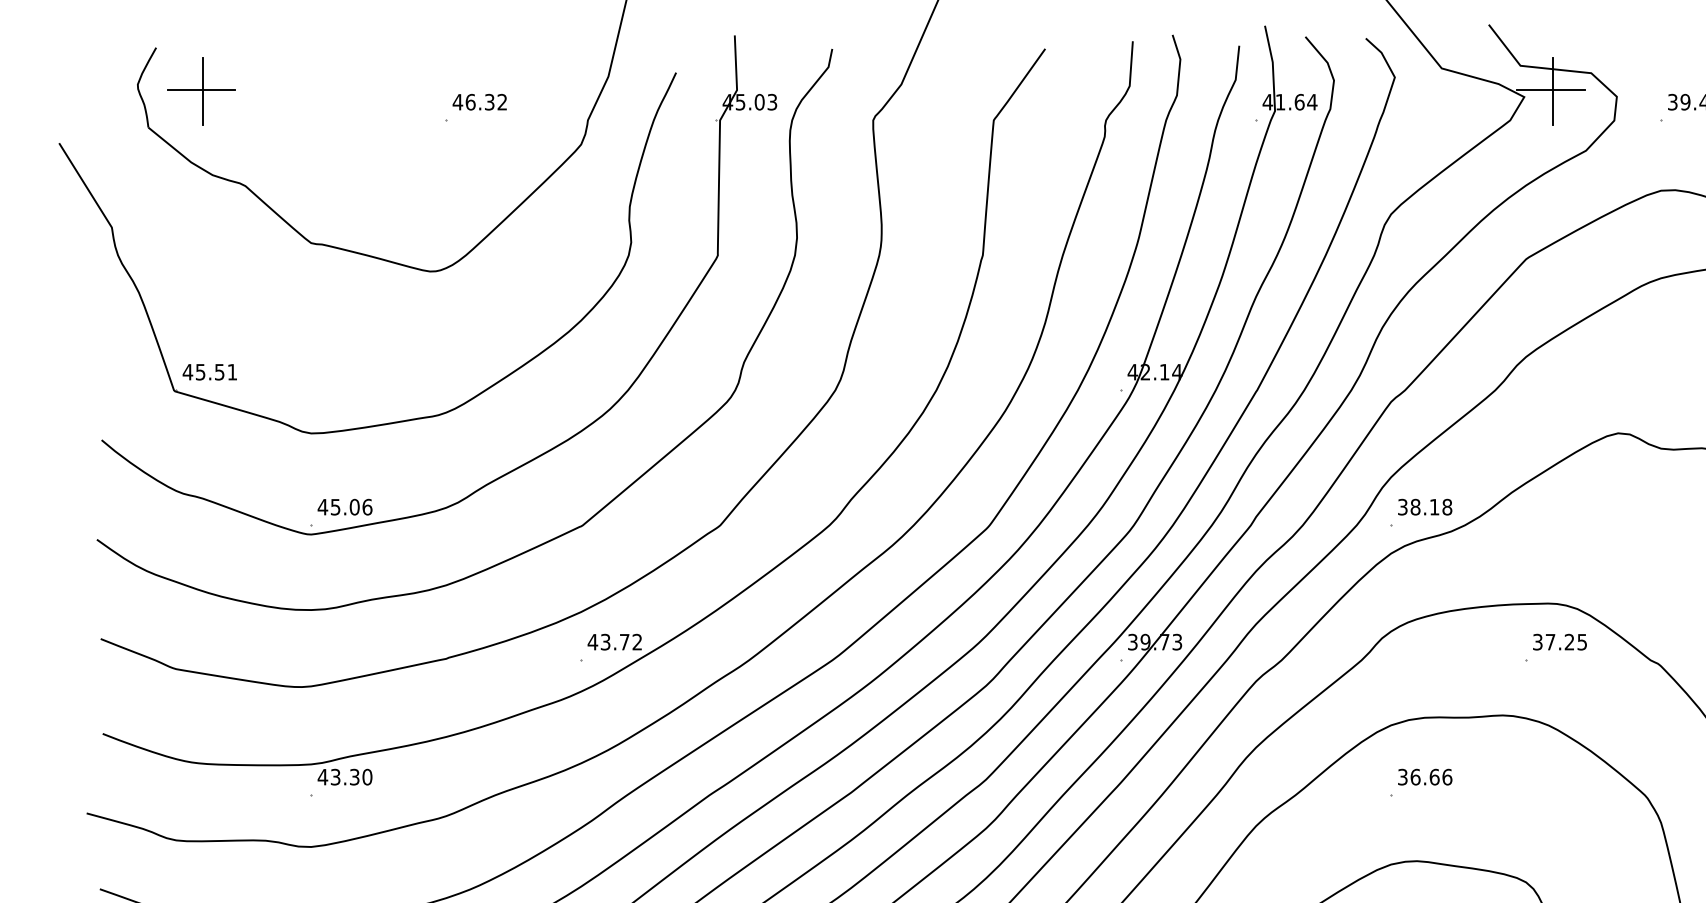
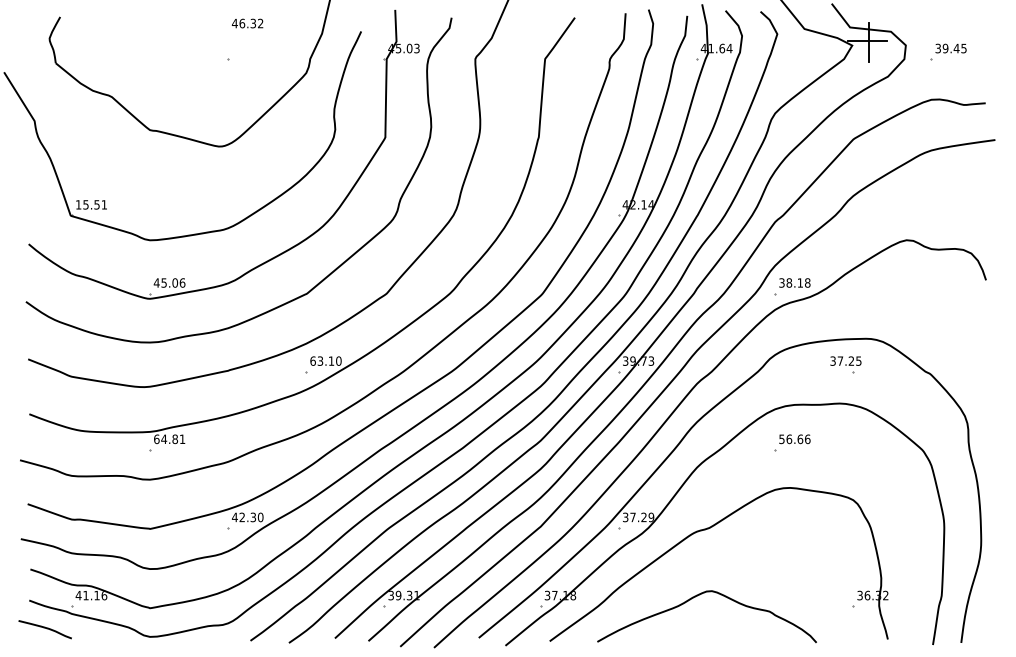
part: (201, 91) -> (86, 42), removed
text: (479, 102) -> (247, 23), moved
text: (187, 371) -> (78, 204), 45.51 -> 15.51
text: (614, 641) -> (325, 360), 43.72 -> 63.10
text: (1559, 641) -> (845, 360), moved
text: (1402, 775) -> (781, 438), 36.66 -> 56.66
text: (344, 777) -> (169, 439), 43.30 -> 64.81

